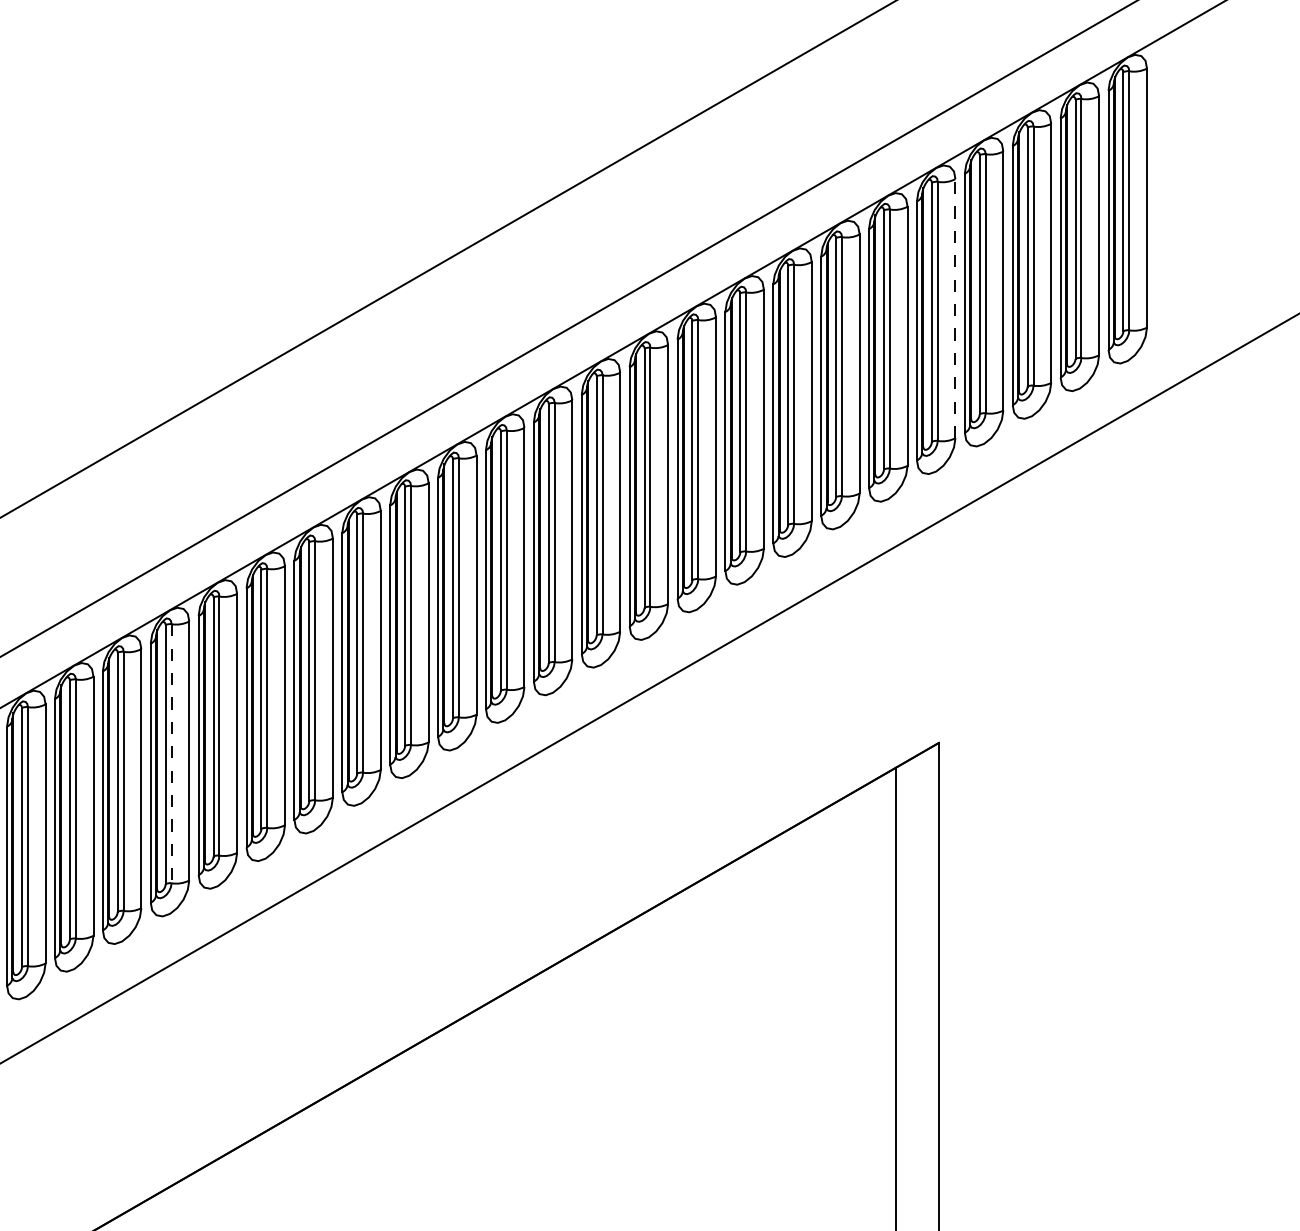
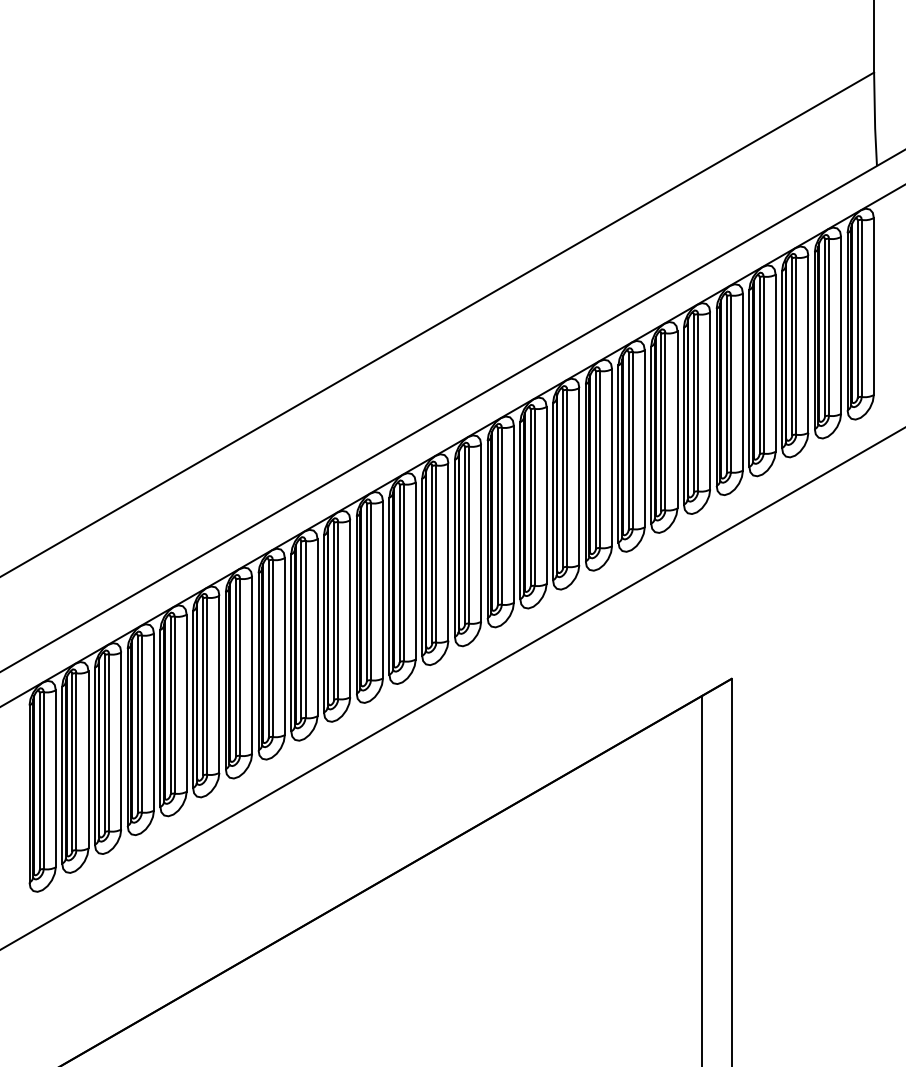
line: (954, 309) -> (742, 382), dashed -> solid
line: (171, 754) -> (207, 686), dashed -> solid

